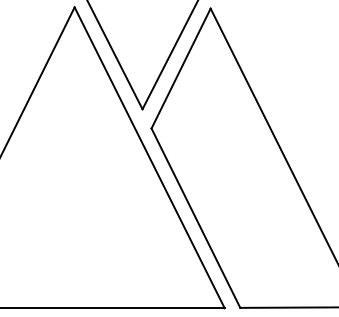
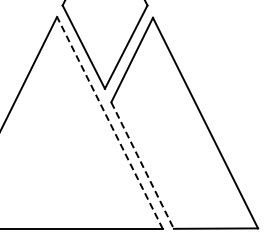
line: (148, 158) -> (109, 123), solid -> dashed
line: (195, 218) -> (142, 165), solid -> dashed

